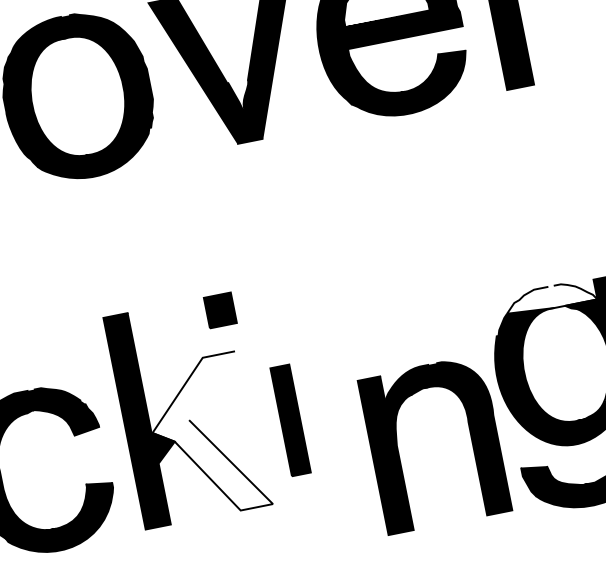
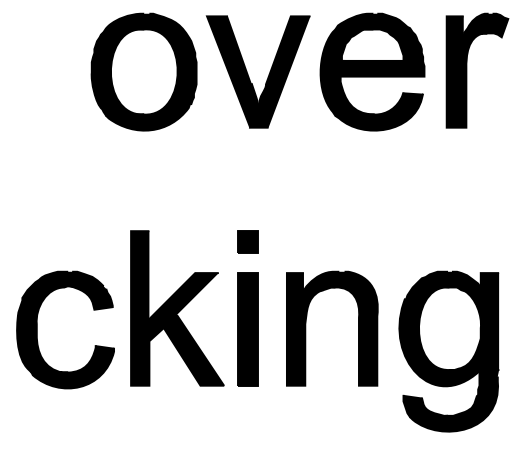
fill: (549, 297) -> (447, 279), added
part: (219, 309) -> (247, 241), moved
part: (289, 420) -> (247, 329), size x1.43
fill: (206, 437) -> (186, 329), added
part: (399, 451) -> (306, 328), moved

